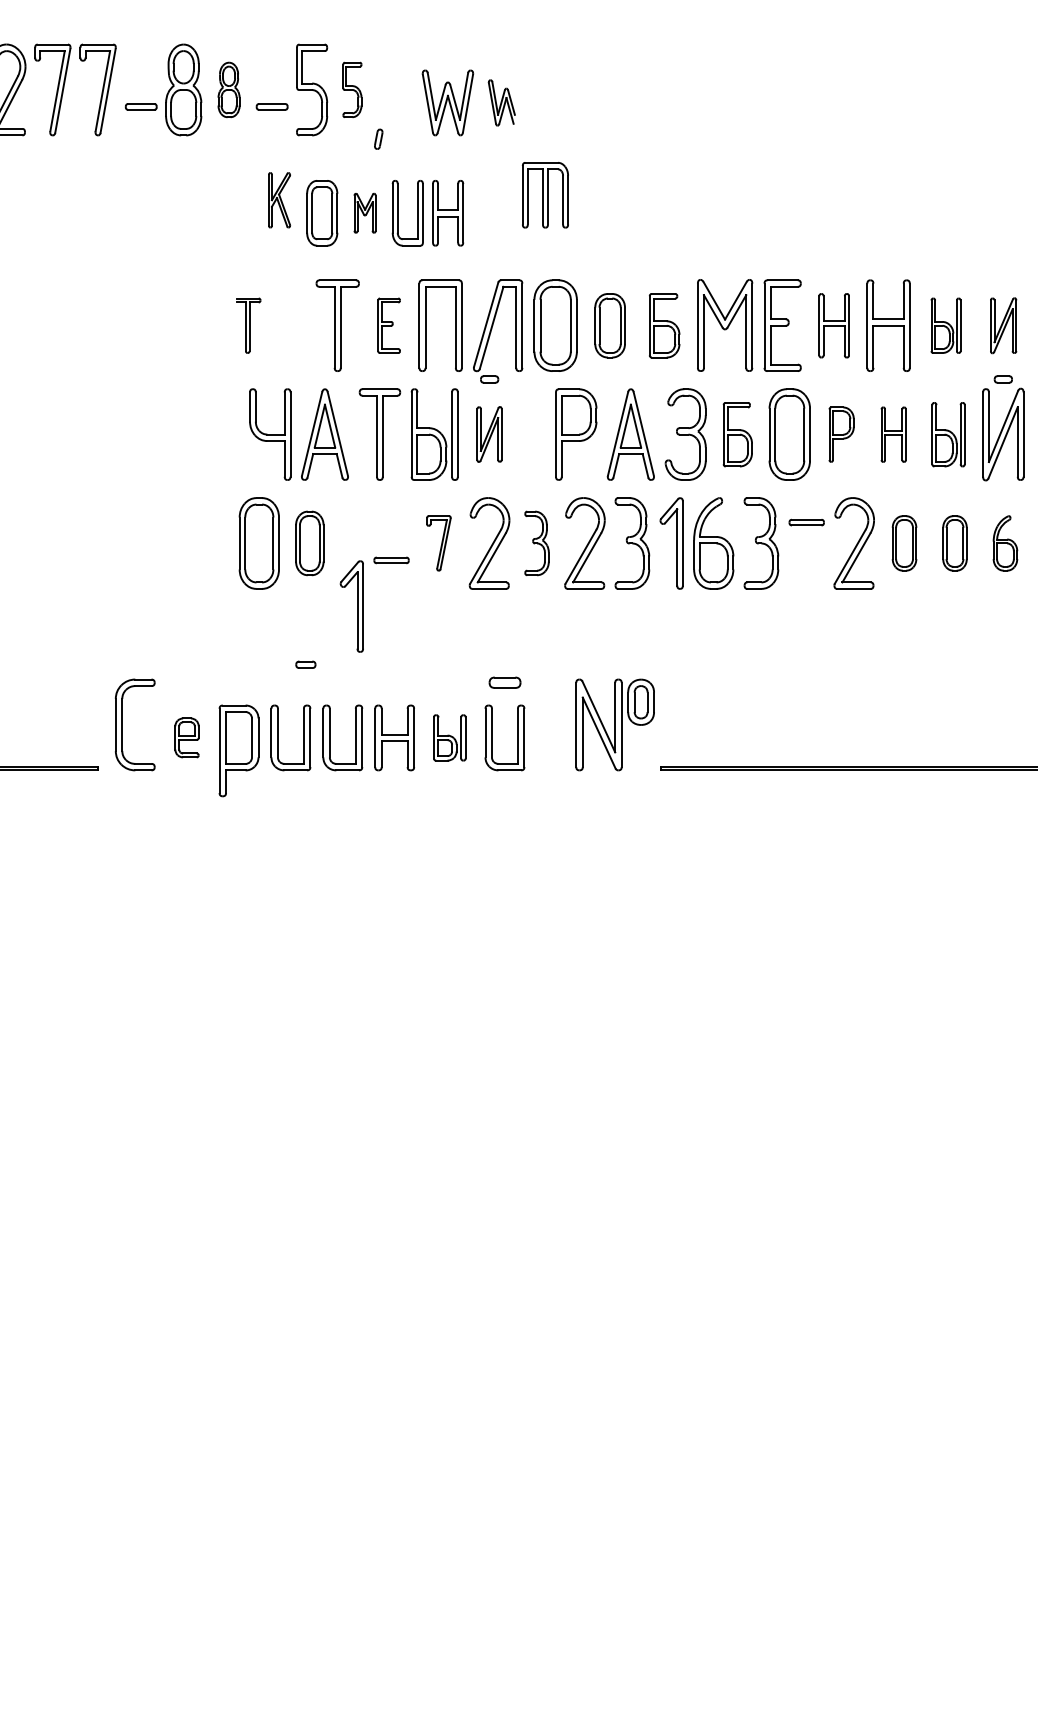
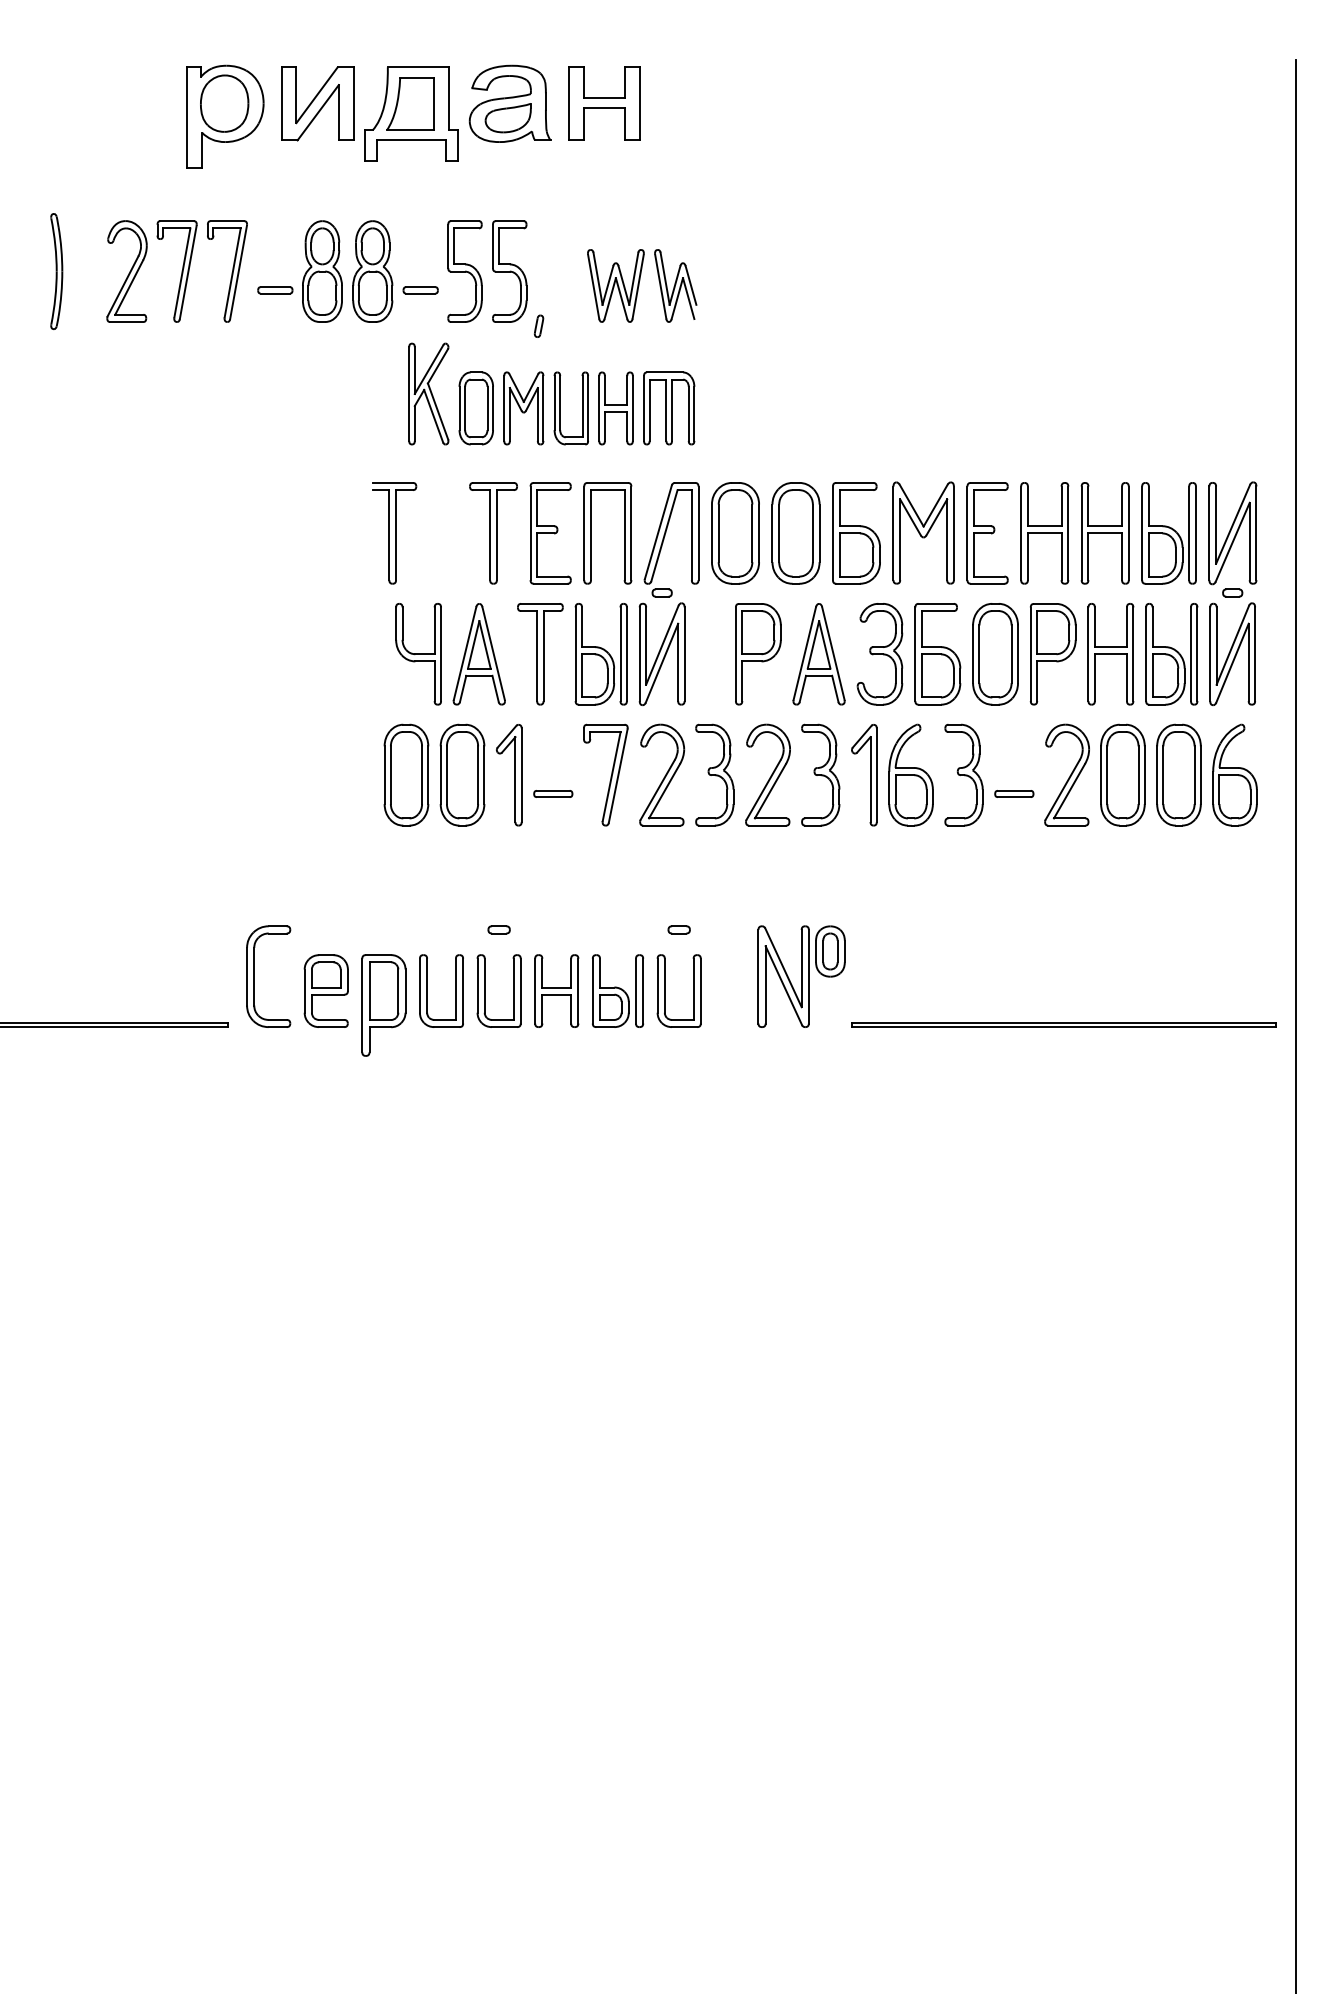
part: (228, 89) -> (372, 271), size x1.67
part: (352, 89) -> (509, 271), size x1.67
part: (501, 102) -> (675, 285), size x1.43
part: (545, 195) -> (669, 408), moved
part: (279, 199) -> (428, 393), size x1.67
part: (364, 213) -> (523, 408), size x1.67
part: (248, 325) -> (394, 533), size x1.67
part: (389, 325) -> (550, 533), size x1.67
part: (609, 325) -> (795, 533), size x1.43
part: (664, 325) -> (856, 533), size x1.43
part: (833, 325) -> (1044, 533), size x1.43
part: (945, 325) -> (1168, 533), size x1.67
part: (1003, 325) -> (1232, 533), size x1.67
part: (489, 433) -> (661, 653), size x1.67
part: (737, 434) -> (937, 654), size x1.43
part: (841, 434) -> (1052, 654), size x1.67
part: (893, 434) -> (1110, 654), size x1.67
part: (948, 434) -> (1171, 654), size x1.43
part: (806, 522) -> (1014, 793), moved
part: (309, 542) -> (462, 774), size x1.43
part: (438, 542) -> (605, 774), size x1.67
part: (536, 542) -> (714, 774), size x1.43
part: (904, 542) -> (1122, 774), size x1.67
part: (954, 542) -> (1178, 774), size x1.67
part: (1004, 542) -> (1234, 774), size x1.67
part: (352, 606) -> (509, 775), moved
part: (305, 664) -> (498, 929), moved
part: (504, 682) -> (678, 929), size x0.62
part: (186, 737) -> (325, 990), size x1.67
part: (449, 737) -> (617, 990), size x1.43

